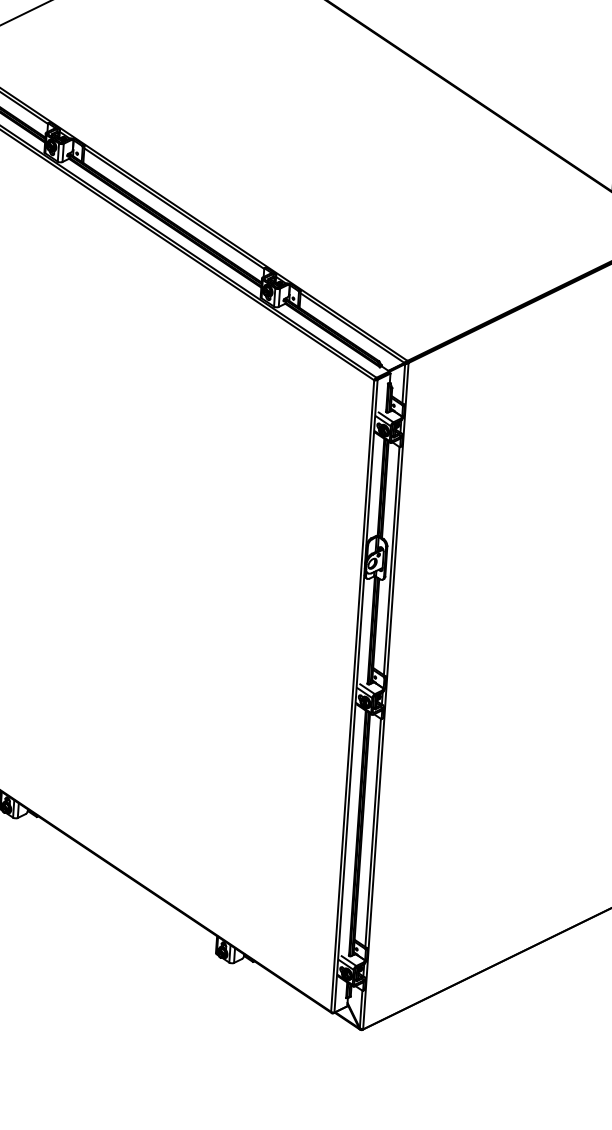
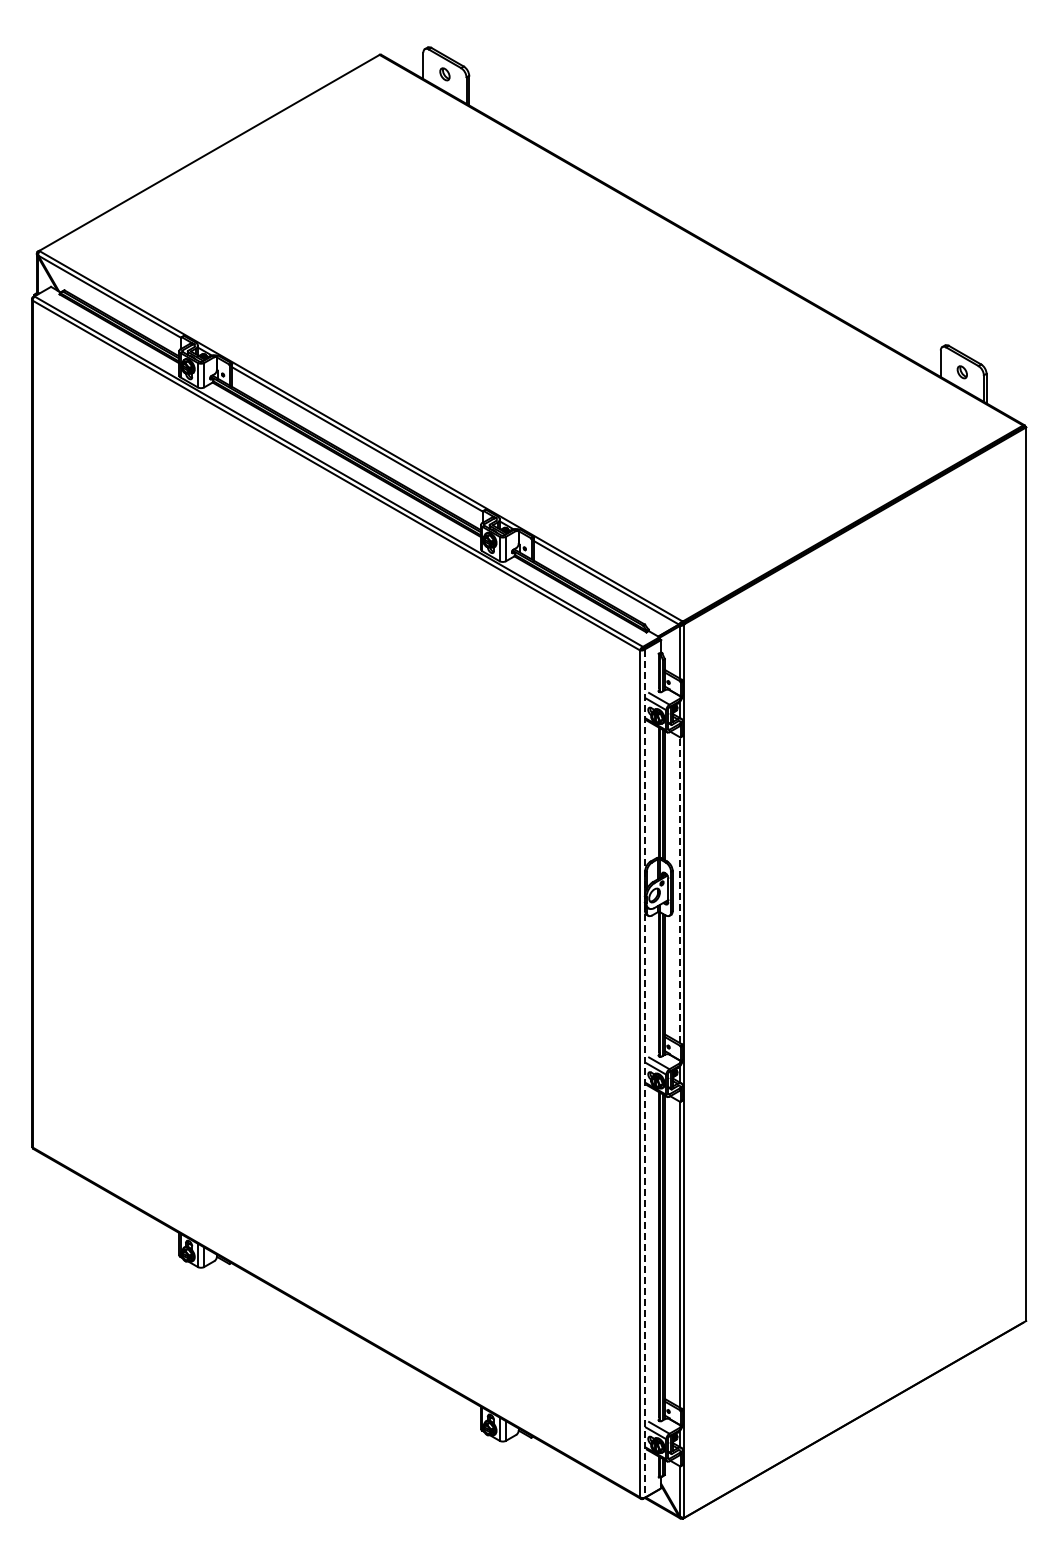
line: (391, 561) -> (679, 890), solid -> dashed
line: (355, 696) -> (644, 1074), solid -> dashed

